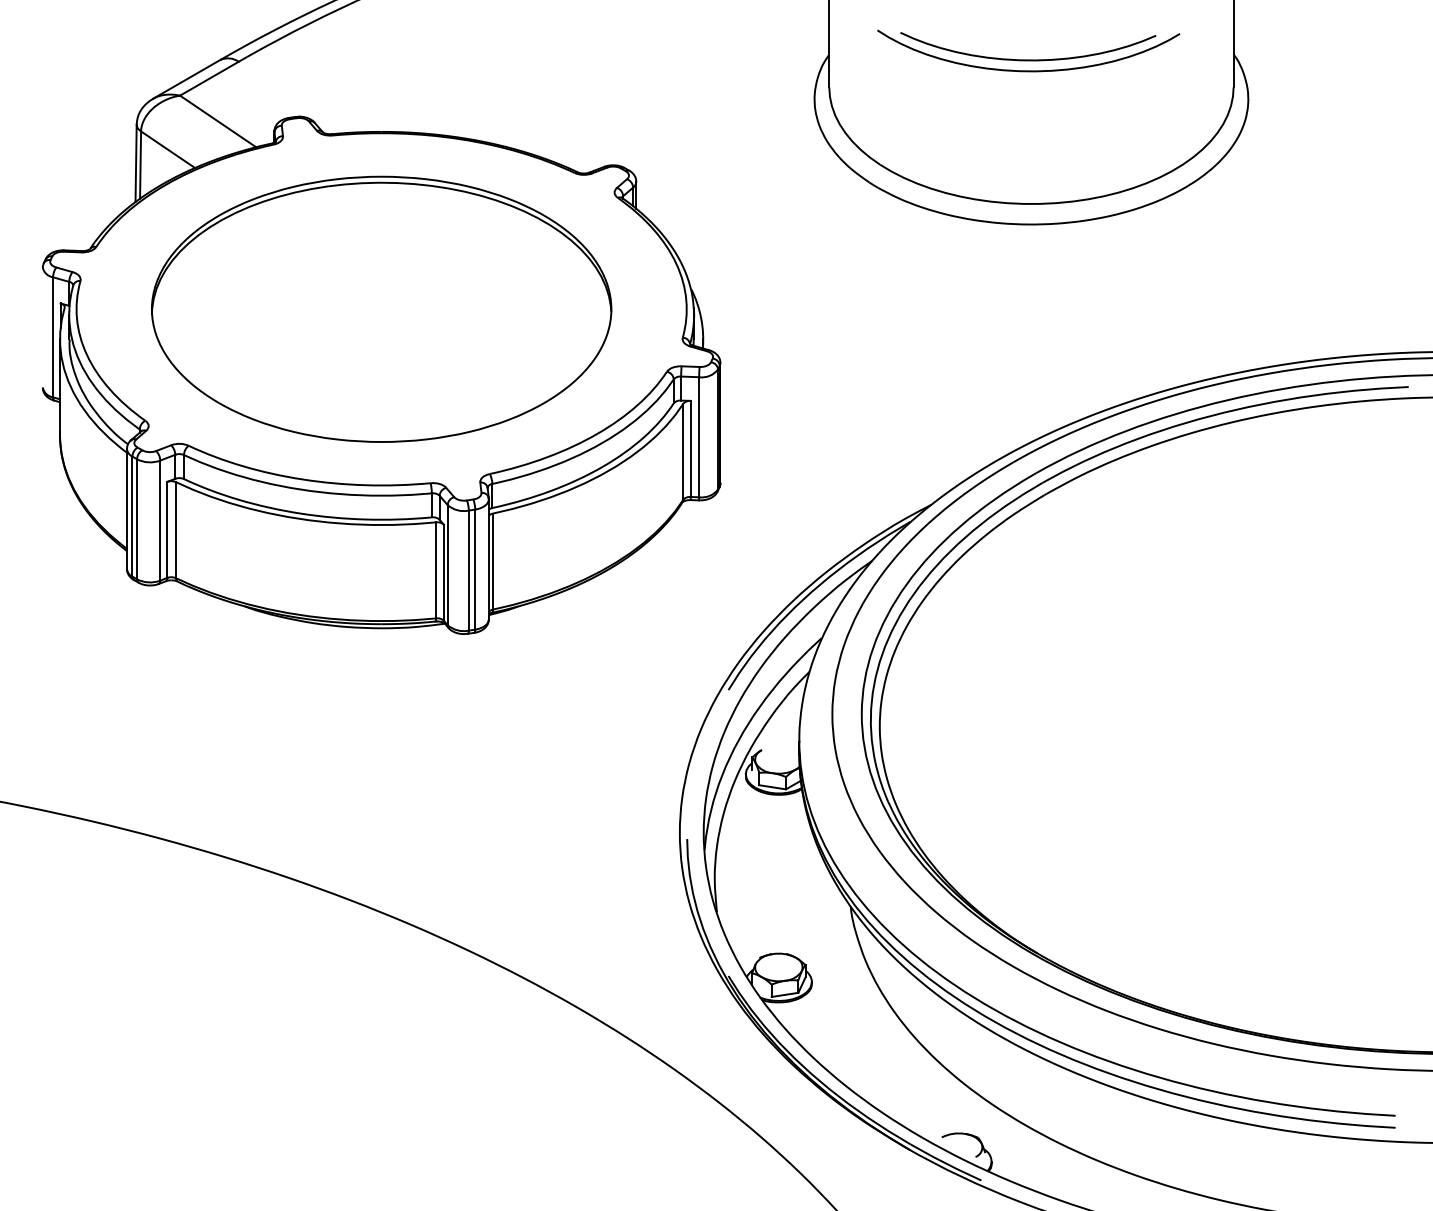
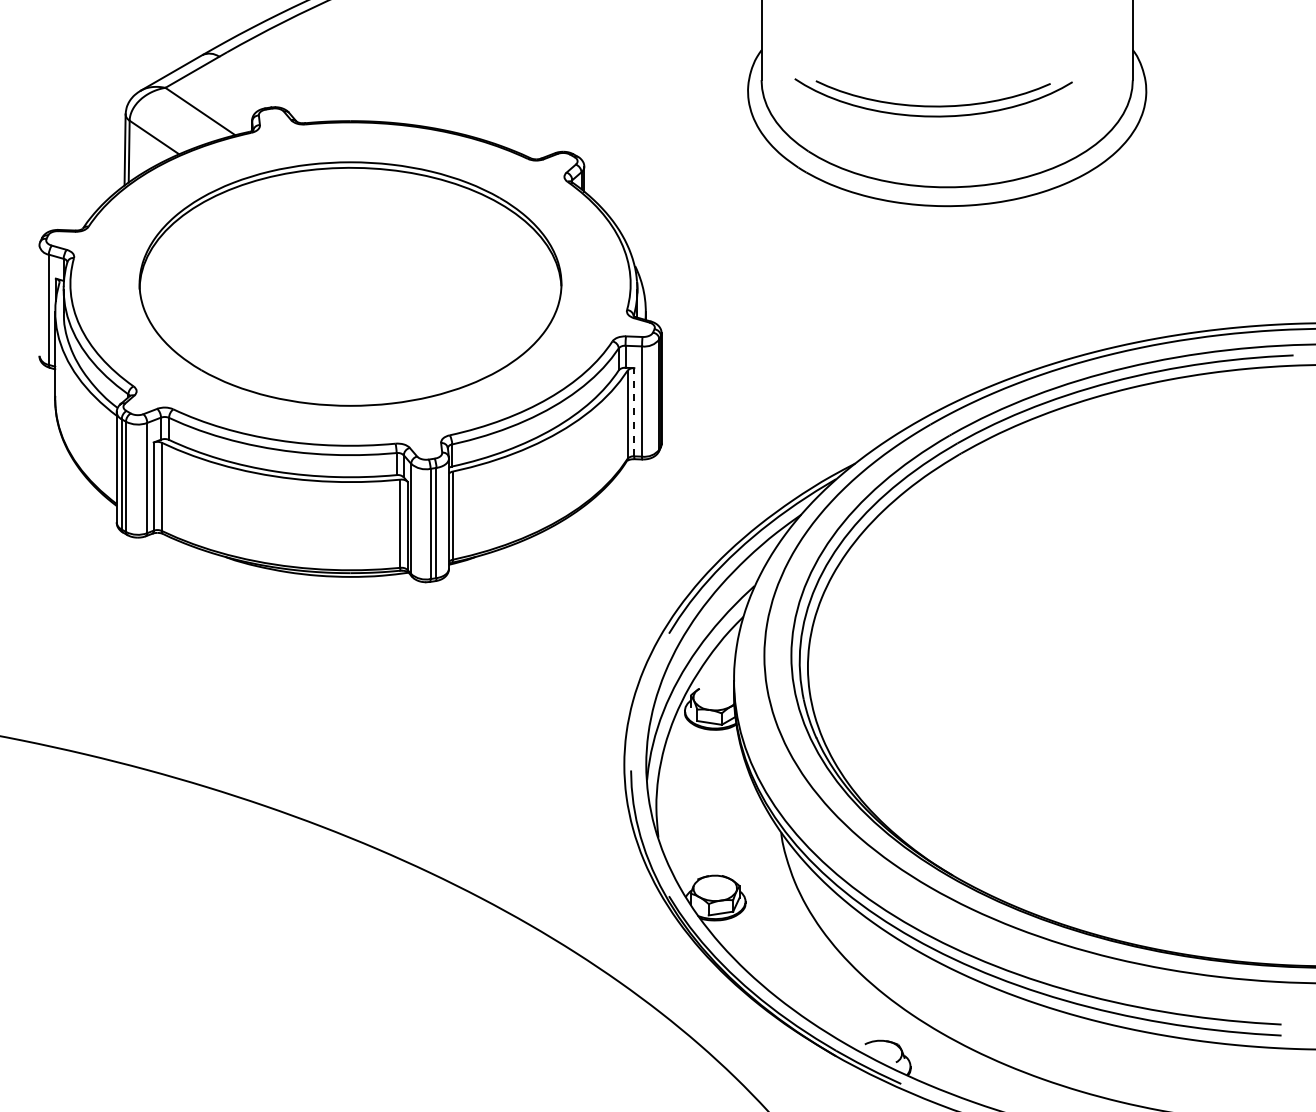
part: (1028, 59) -> (933, 105), moved
line: (690, 448) -> (634, 411), solid -> dashed

